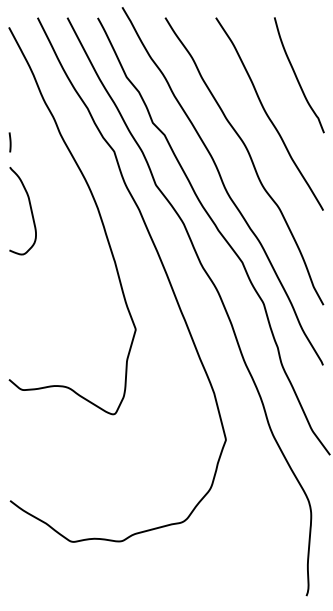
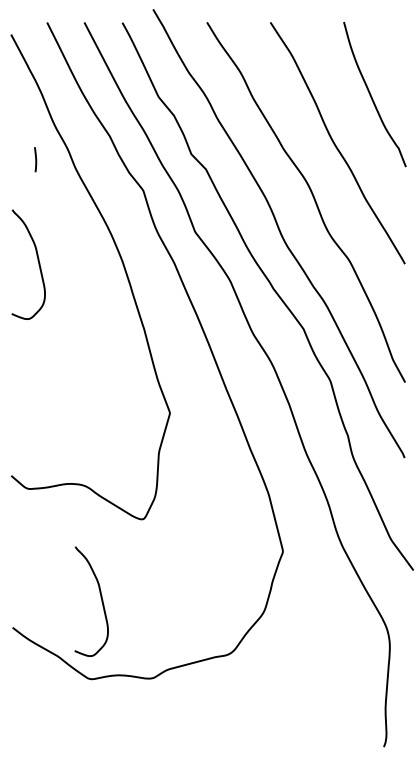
curve: (10, 142) -> (35, 159), moved
curve: (80, 476) -> (100, 597), added

